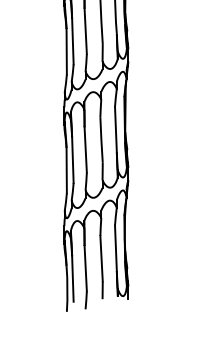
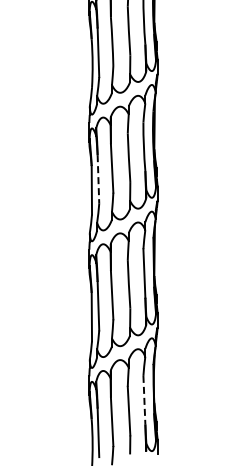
line: (72, 41) -> (98, 179), solid -> dashed
line: (116, 248) -> (144, 400), solid -> dashed

